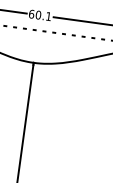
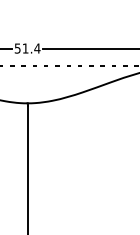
text: (40, 15) -> (27, 48), 60.1 -> 51.4

